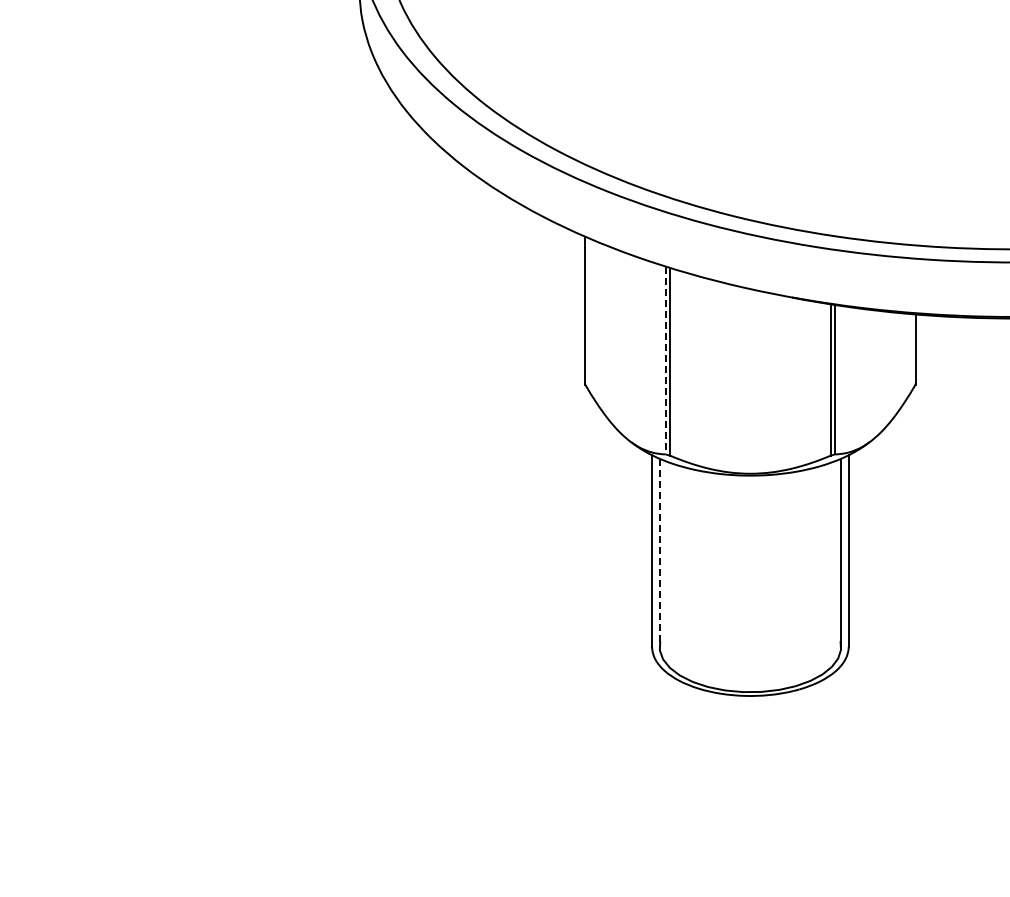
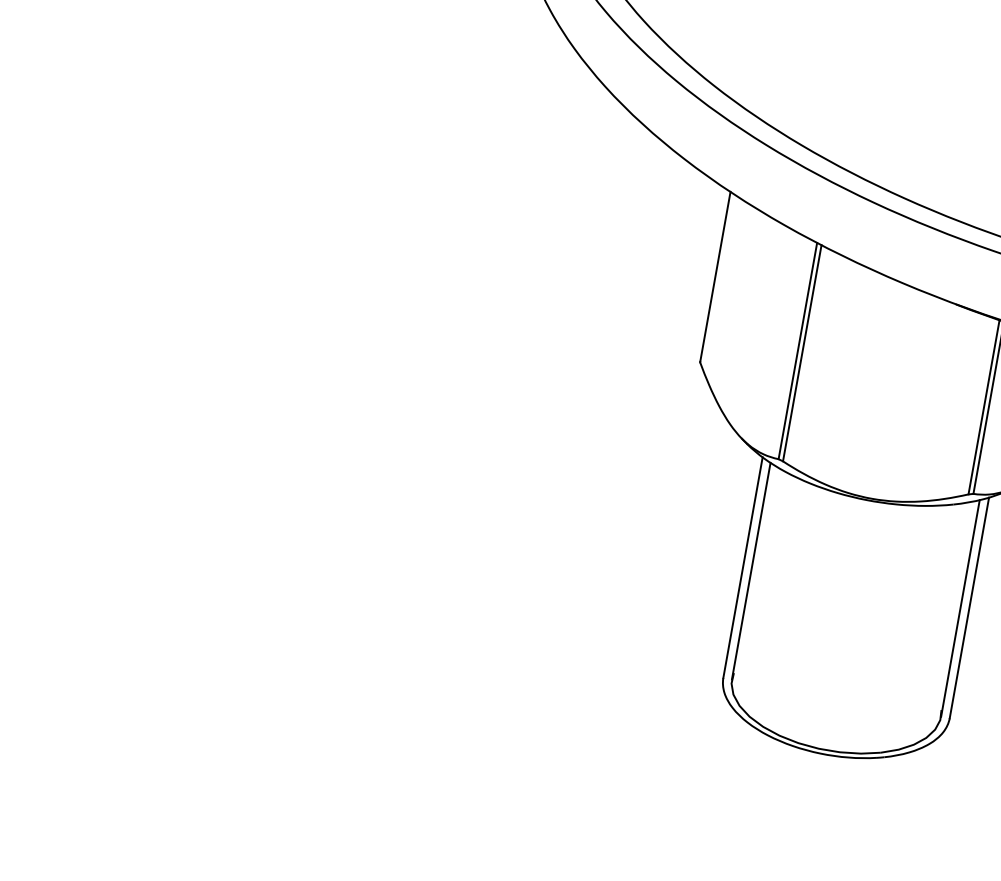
line: (665, 360) -> (797, 350), dashed -> solid
line: (659, 553) -> (751, 571), dashed -> solid

